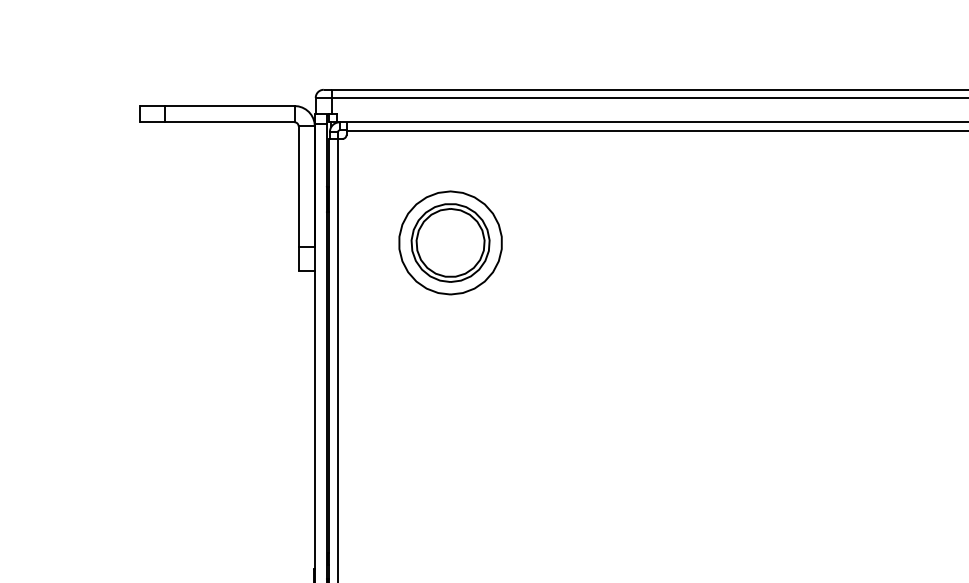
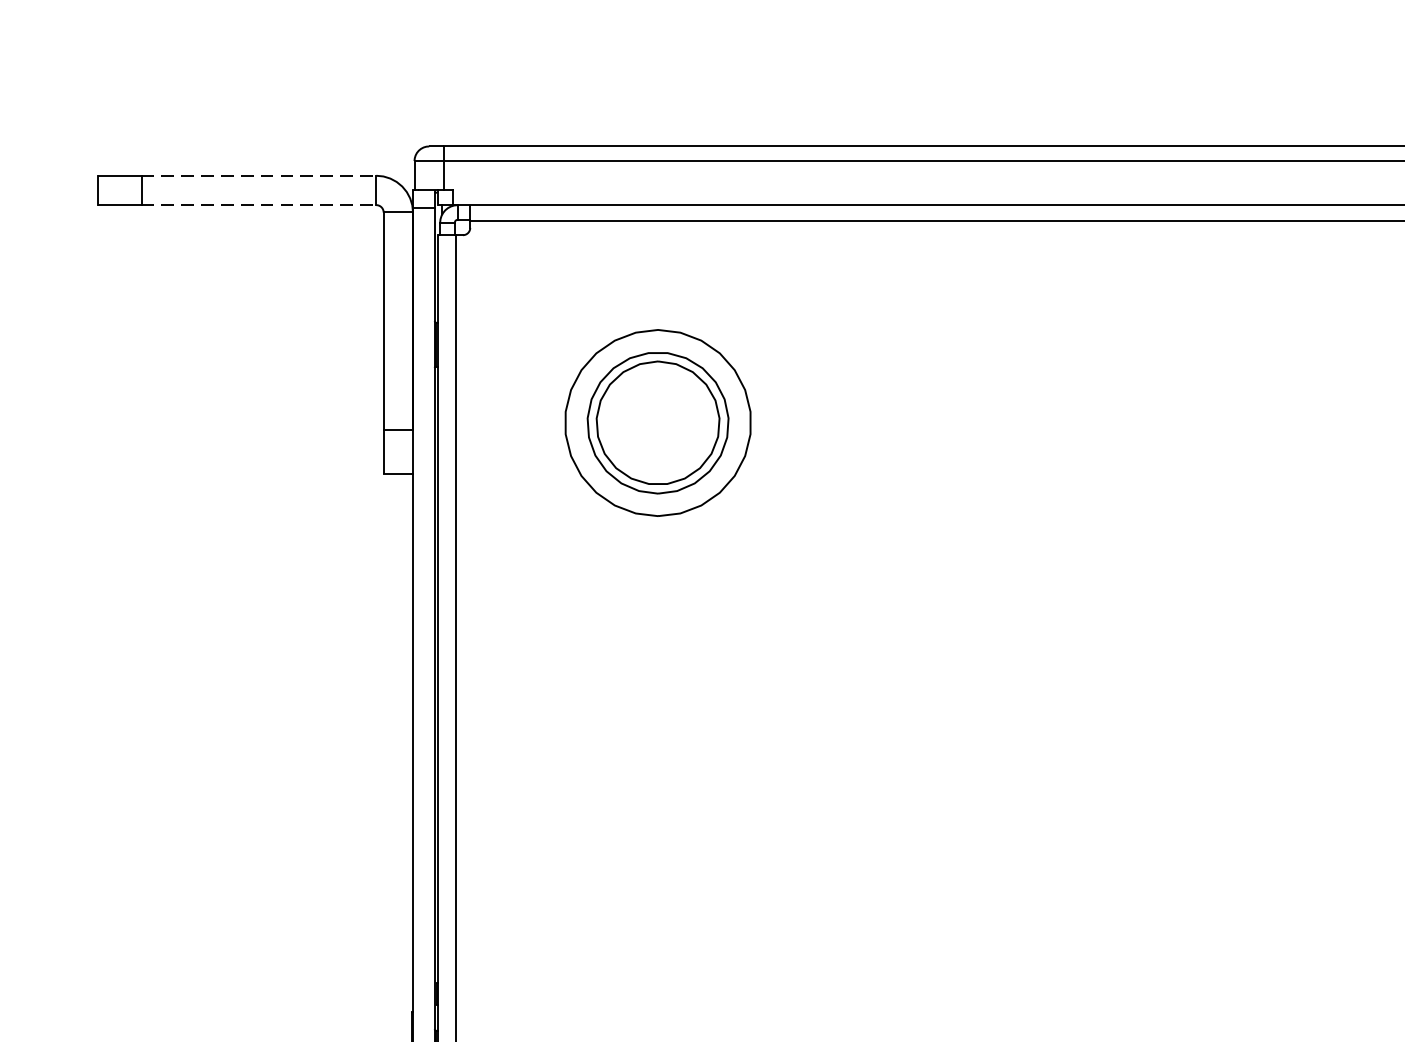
line: (230, 106) -> (260, 176), solid -> dashed
line: (230, 122) -> (260, 205), solid -> dashed

